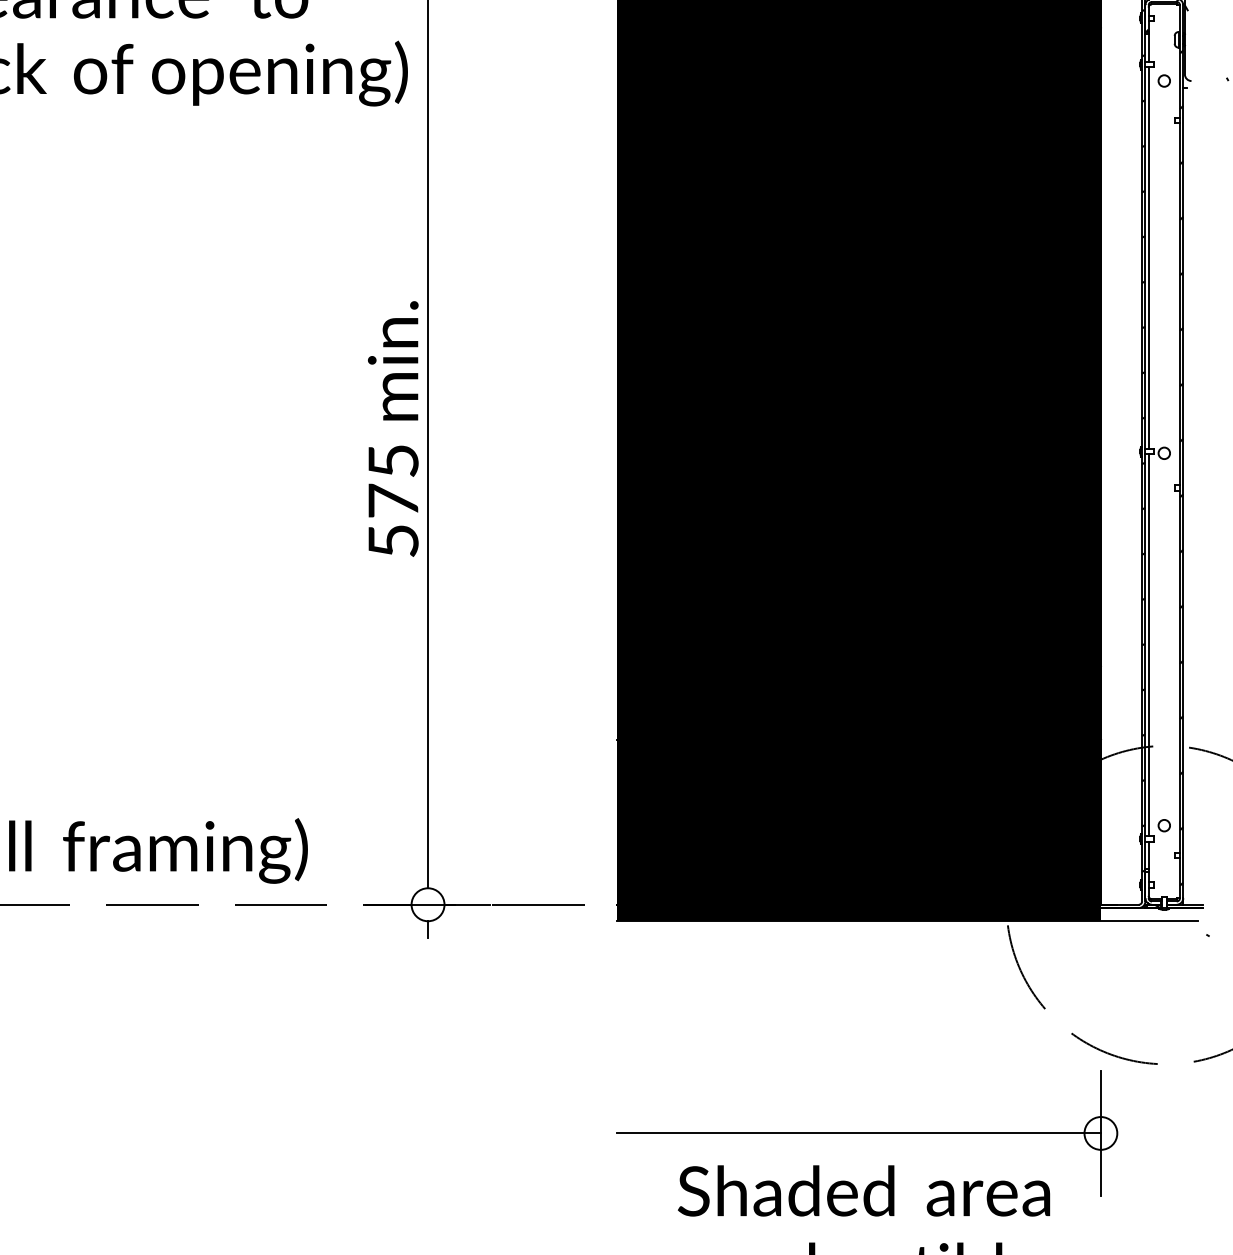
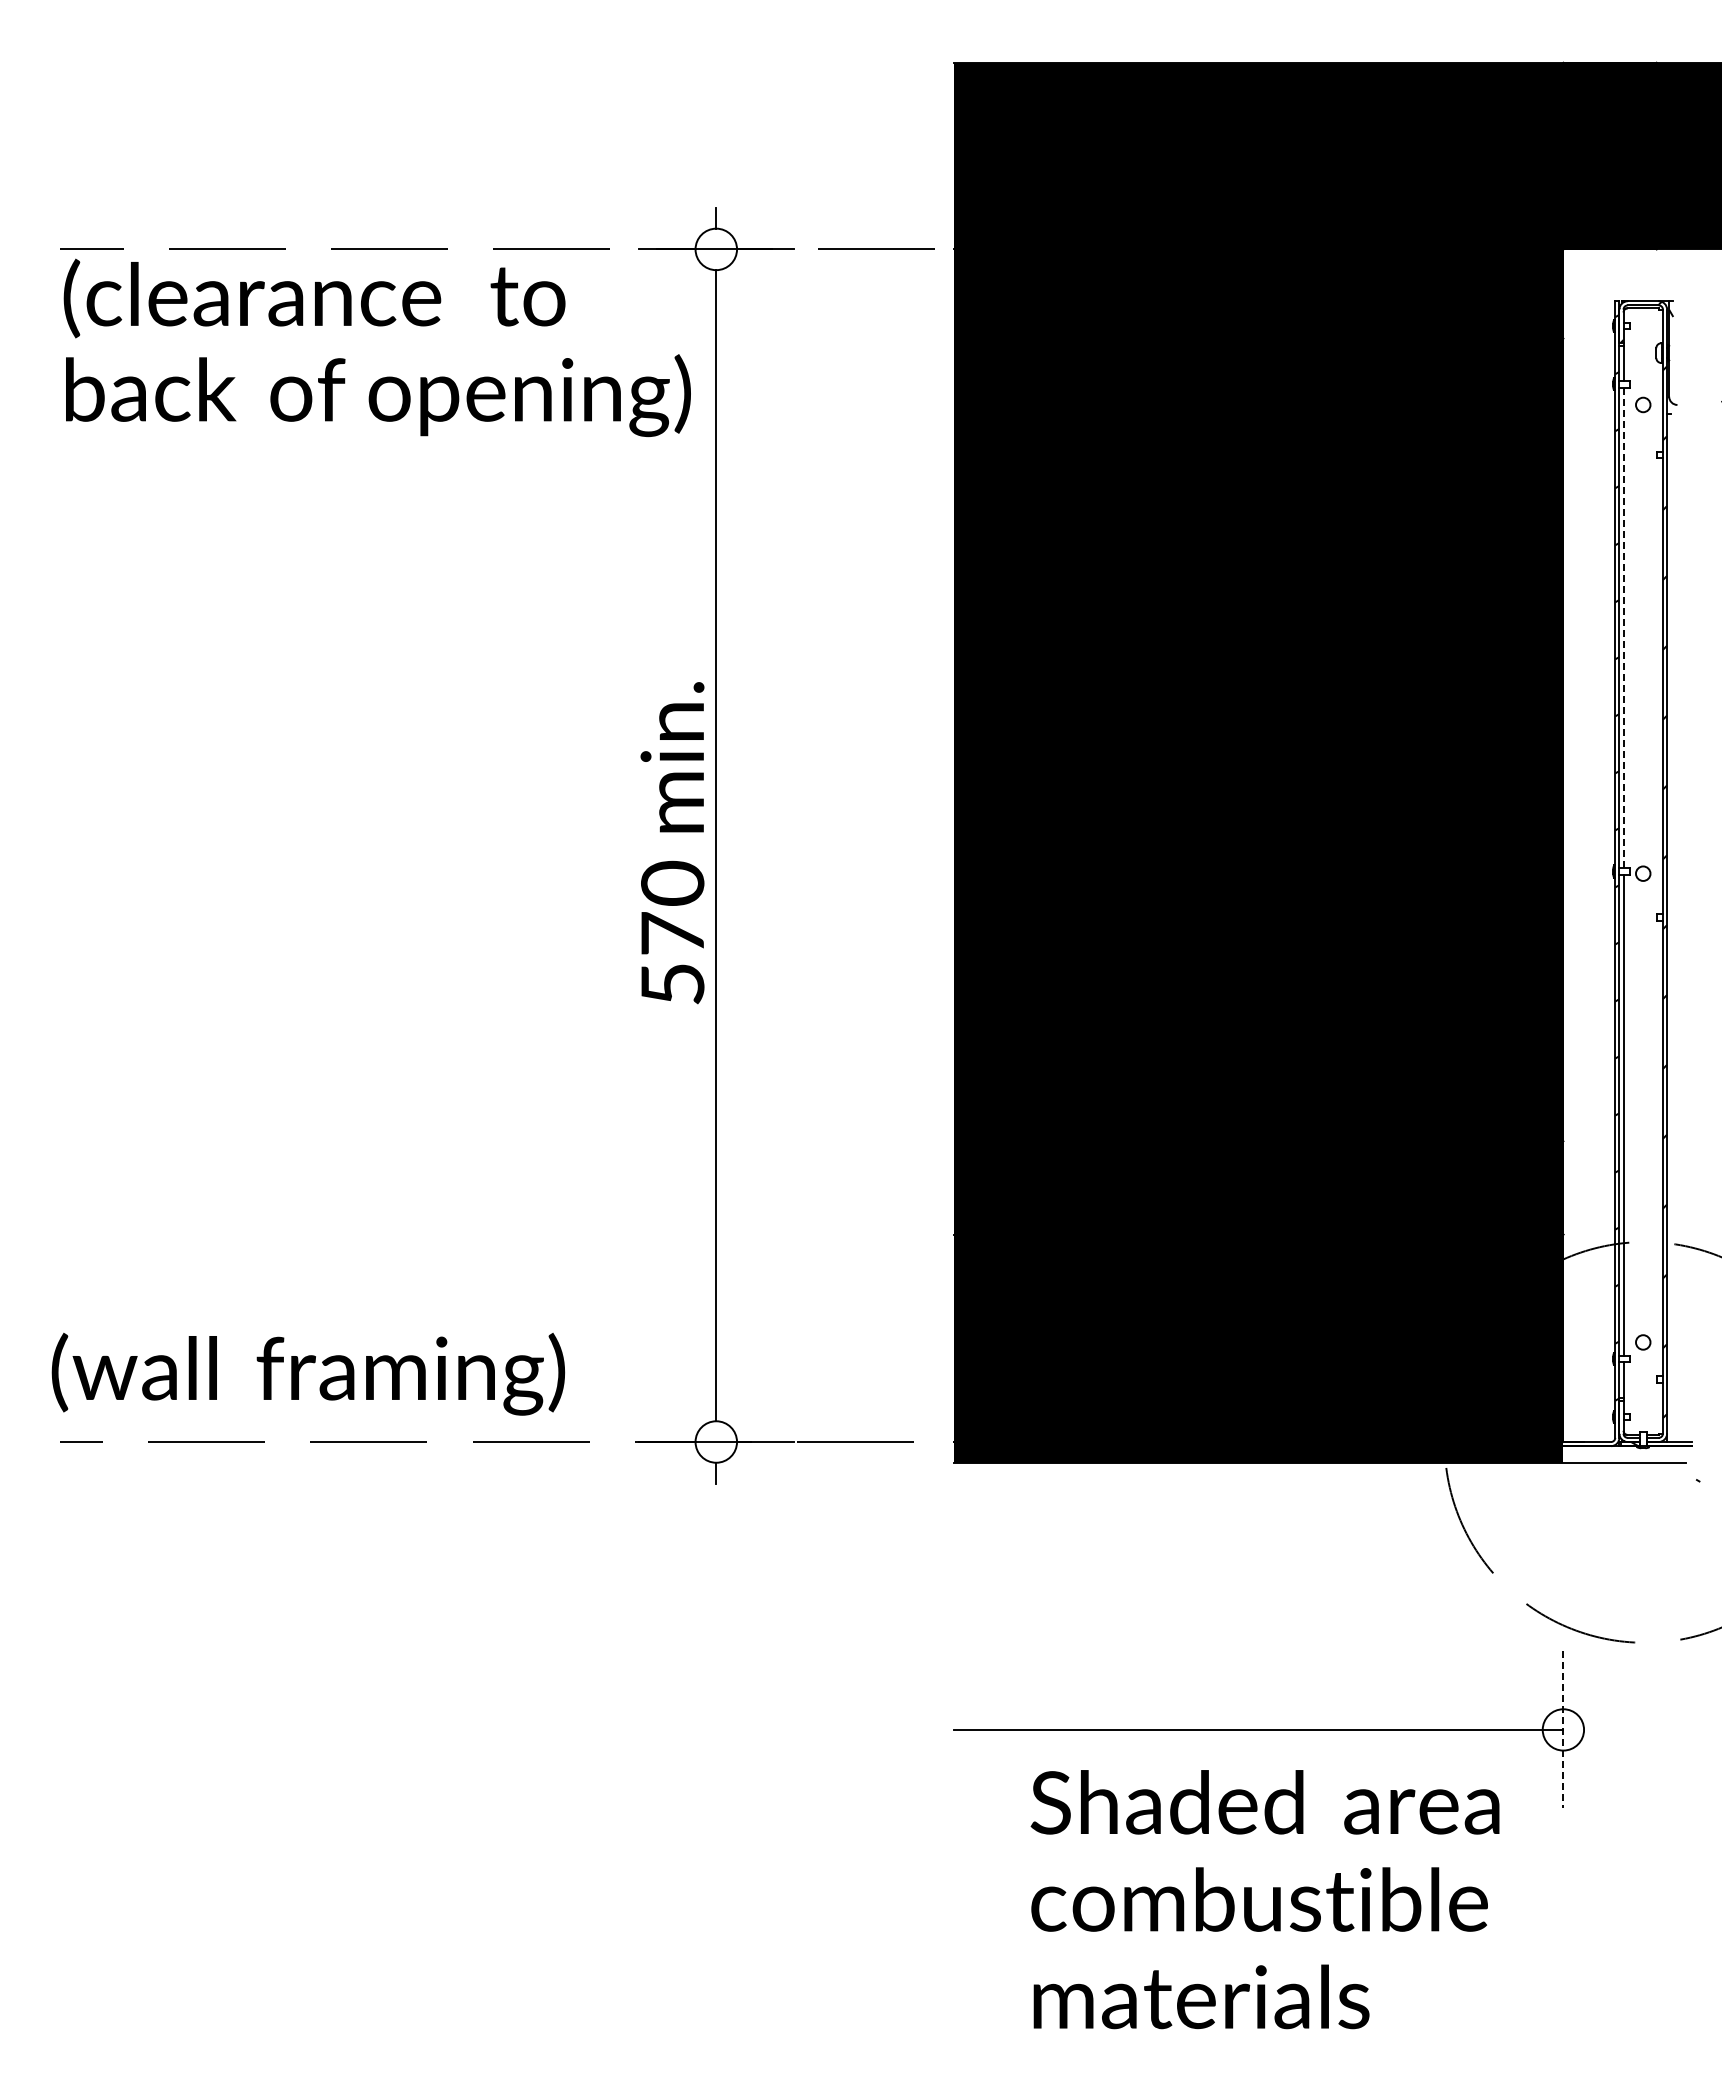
line: (1148, 258) -> (1623, 628), solid -> dashed
text: (393, 460) -> (672, 882), 575 -> 570
line: (1100, 1133) -> (1563, 1729), solid -> dashed

